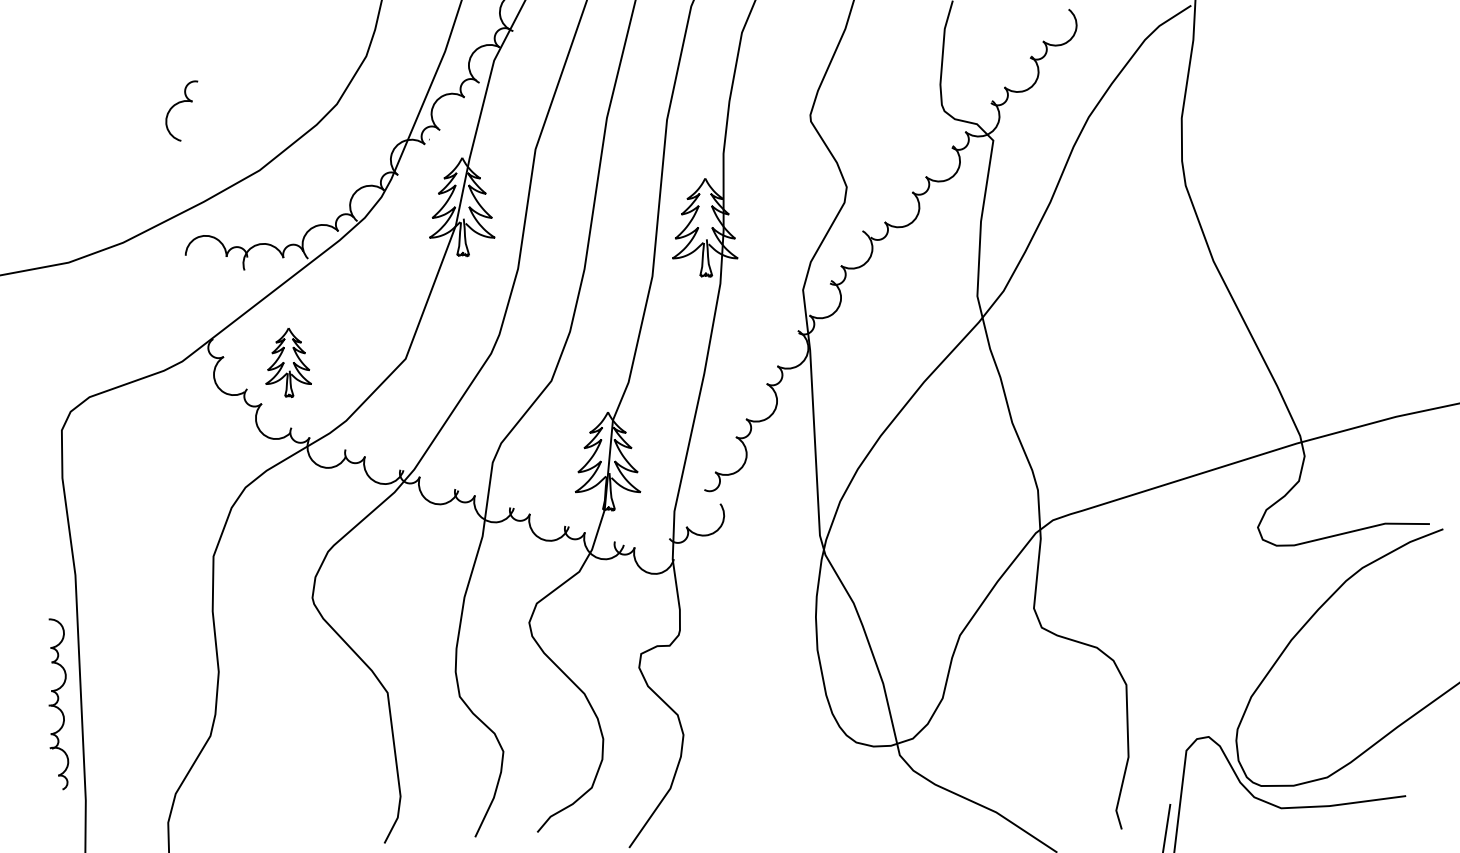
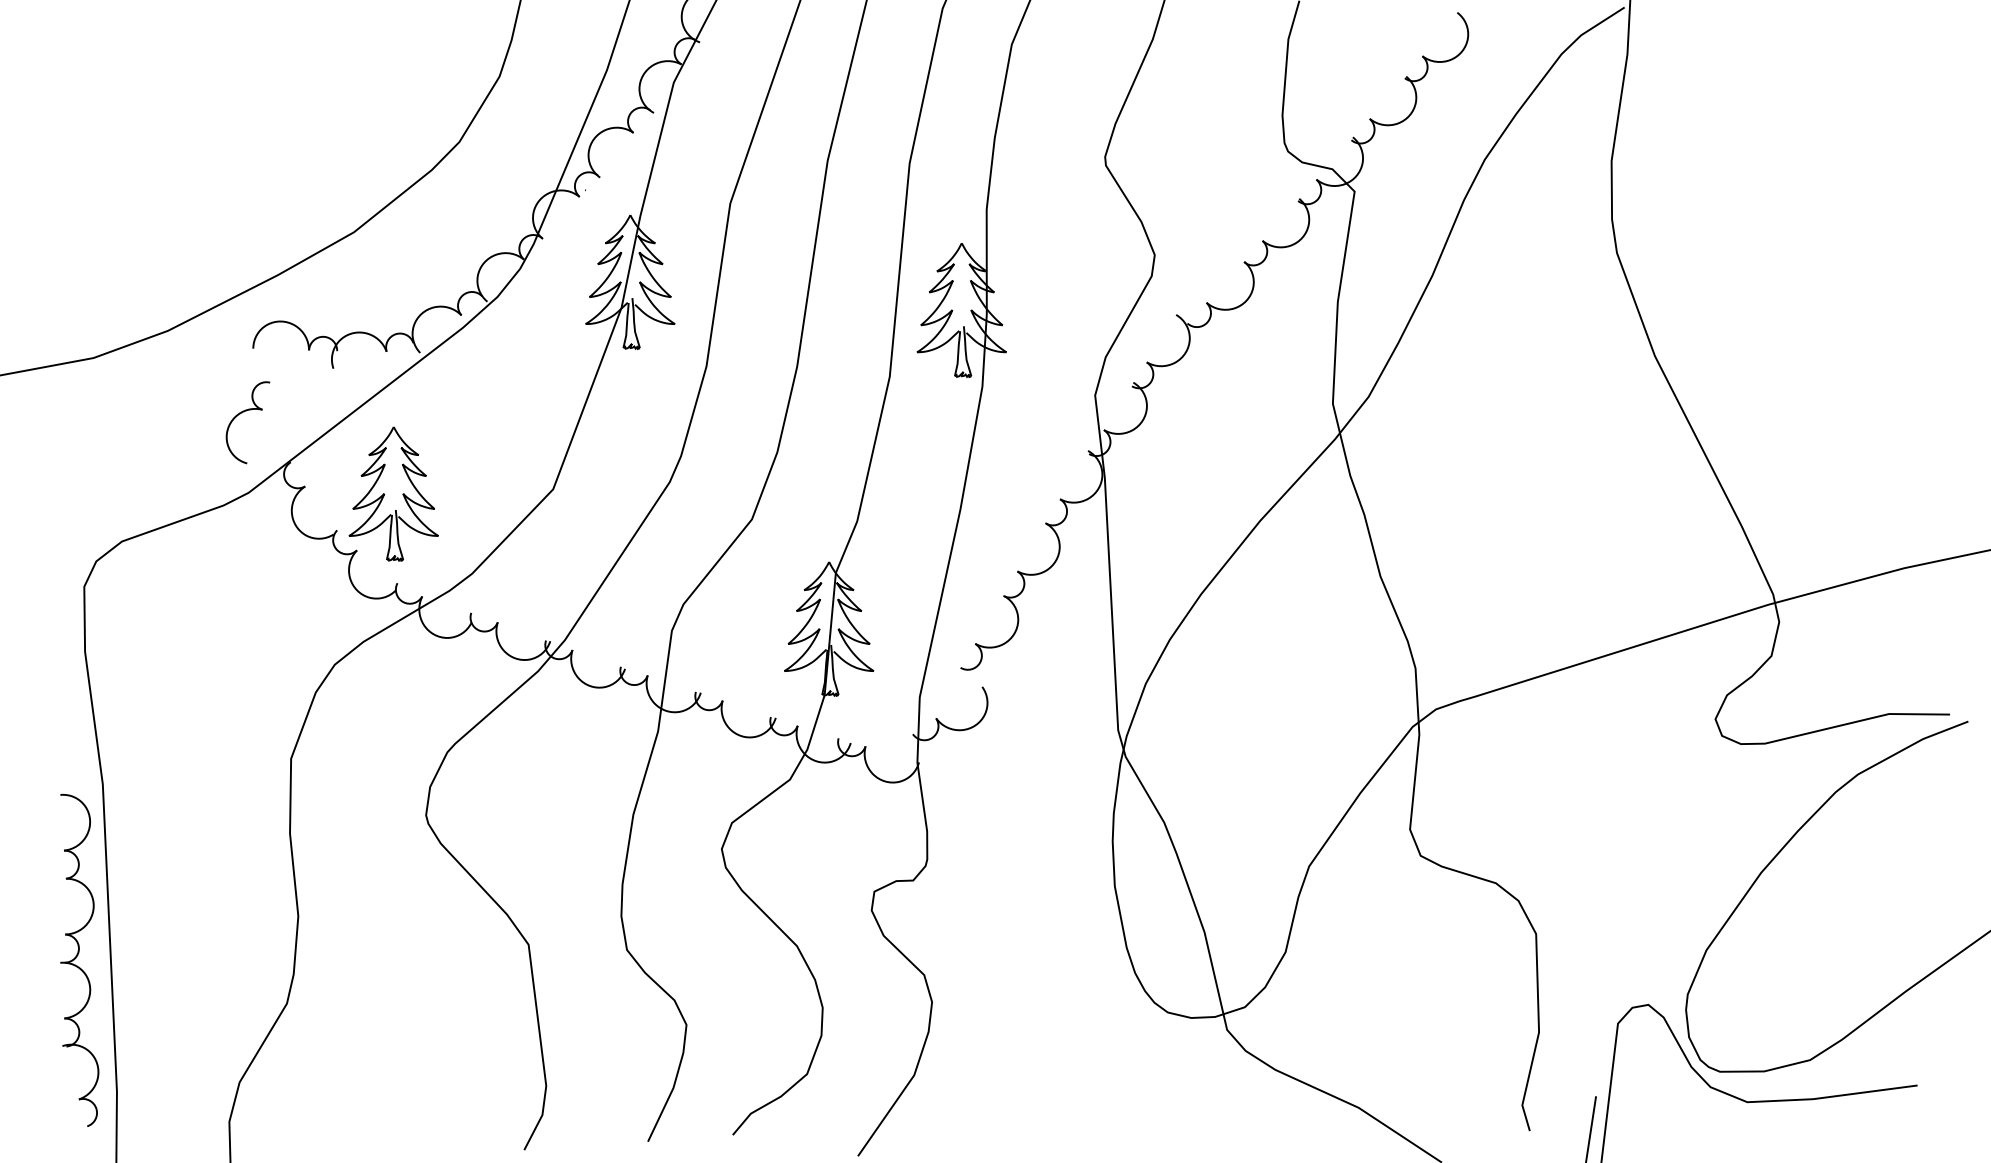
part: (180, 103) -> (246, 412), moved
part: (288, 362) -> (393, 494), size x1.43
part: (58, 704) -> (79, 960), size x1.43

